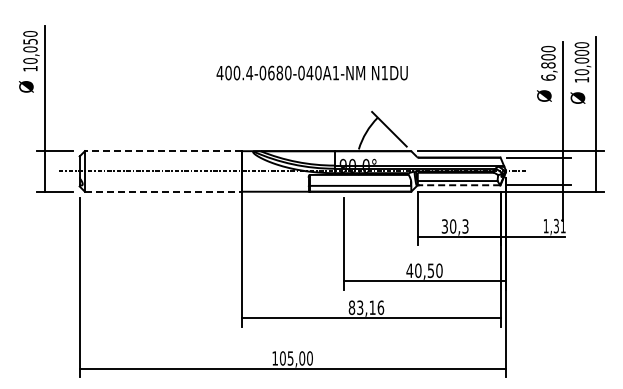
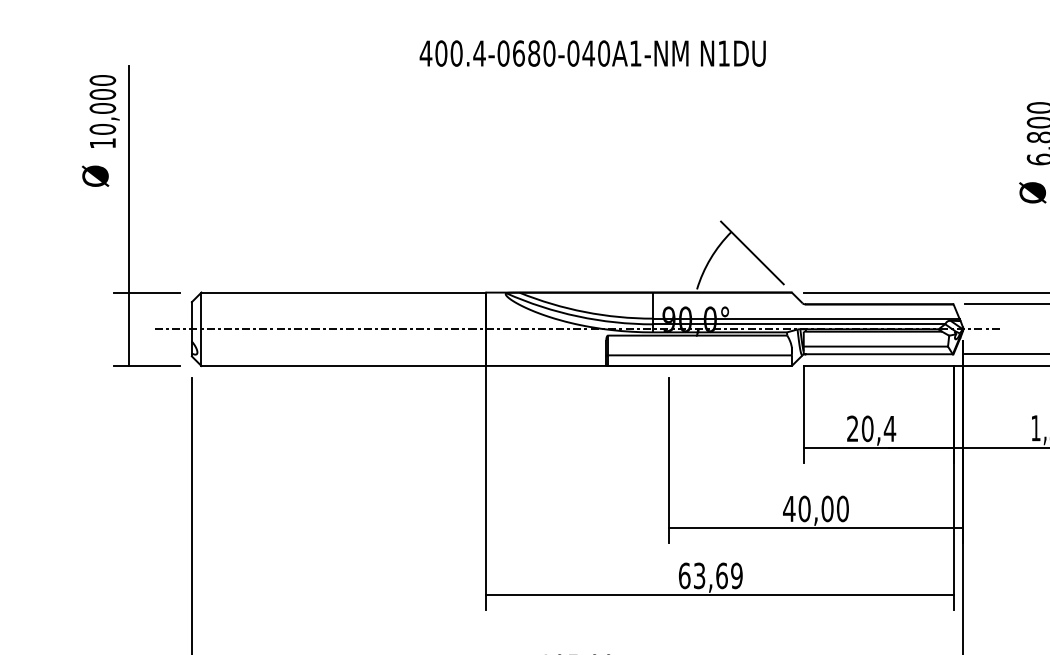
text: (30, 41) -> (102, 94), 10,050 -> 10,000
text: (311, 72) -> (591, 52), moved
line: (163, 151) -> (343, 293), dashed -> solid
line: (459, 185) -> (879, 354), dashed -> solid
line: (163, 191) -> (343, 365), dashed -> solid
text: (454, 226) -> (870, 428), 30,3 -> 20,4
text: (430, 270) -> (826, 508), 40,50 -> 40,00
text: (366, 307) -> (710, 575), 83,16 -> 63,69

